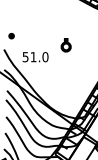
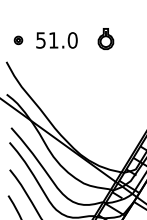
part: (65, 45) -> (104, 39), moved
text: (35, 57) -> (56, 40), moved

